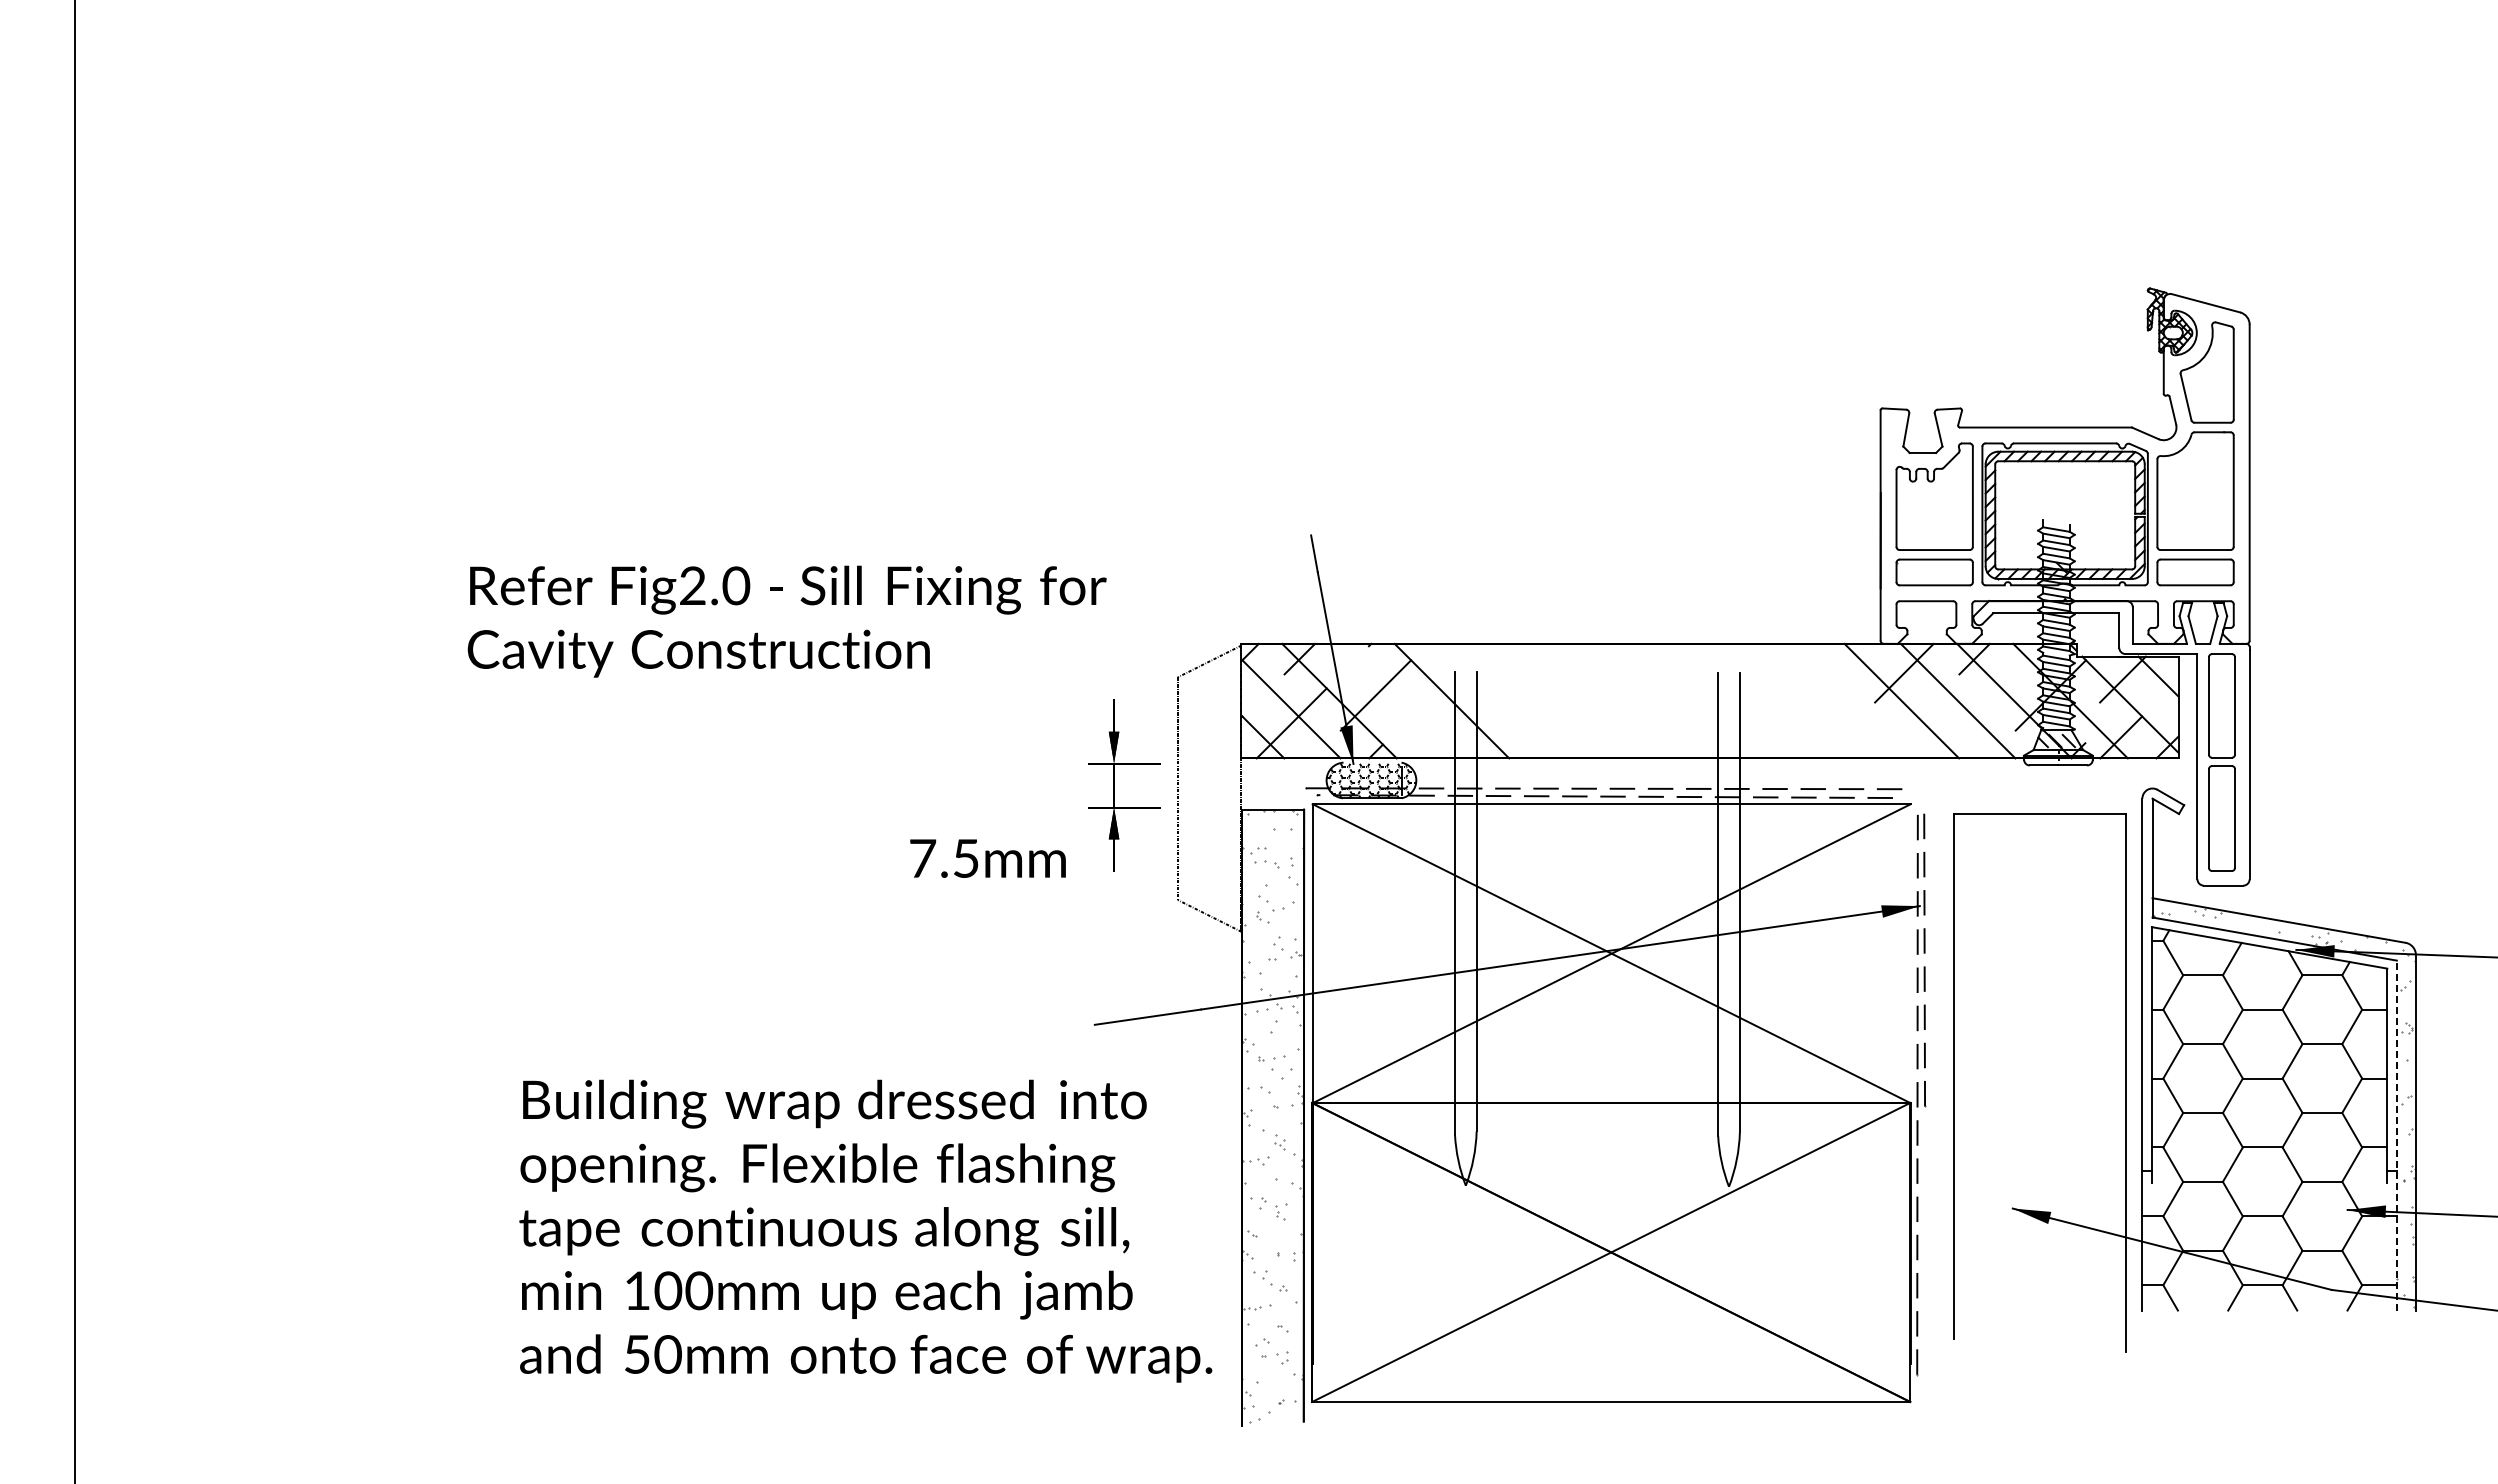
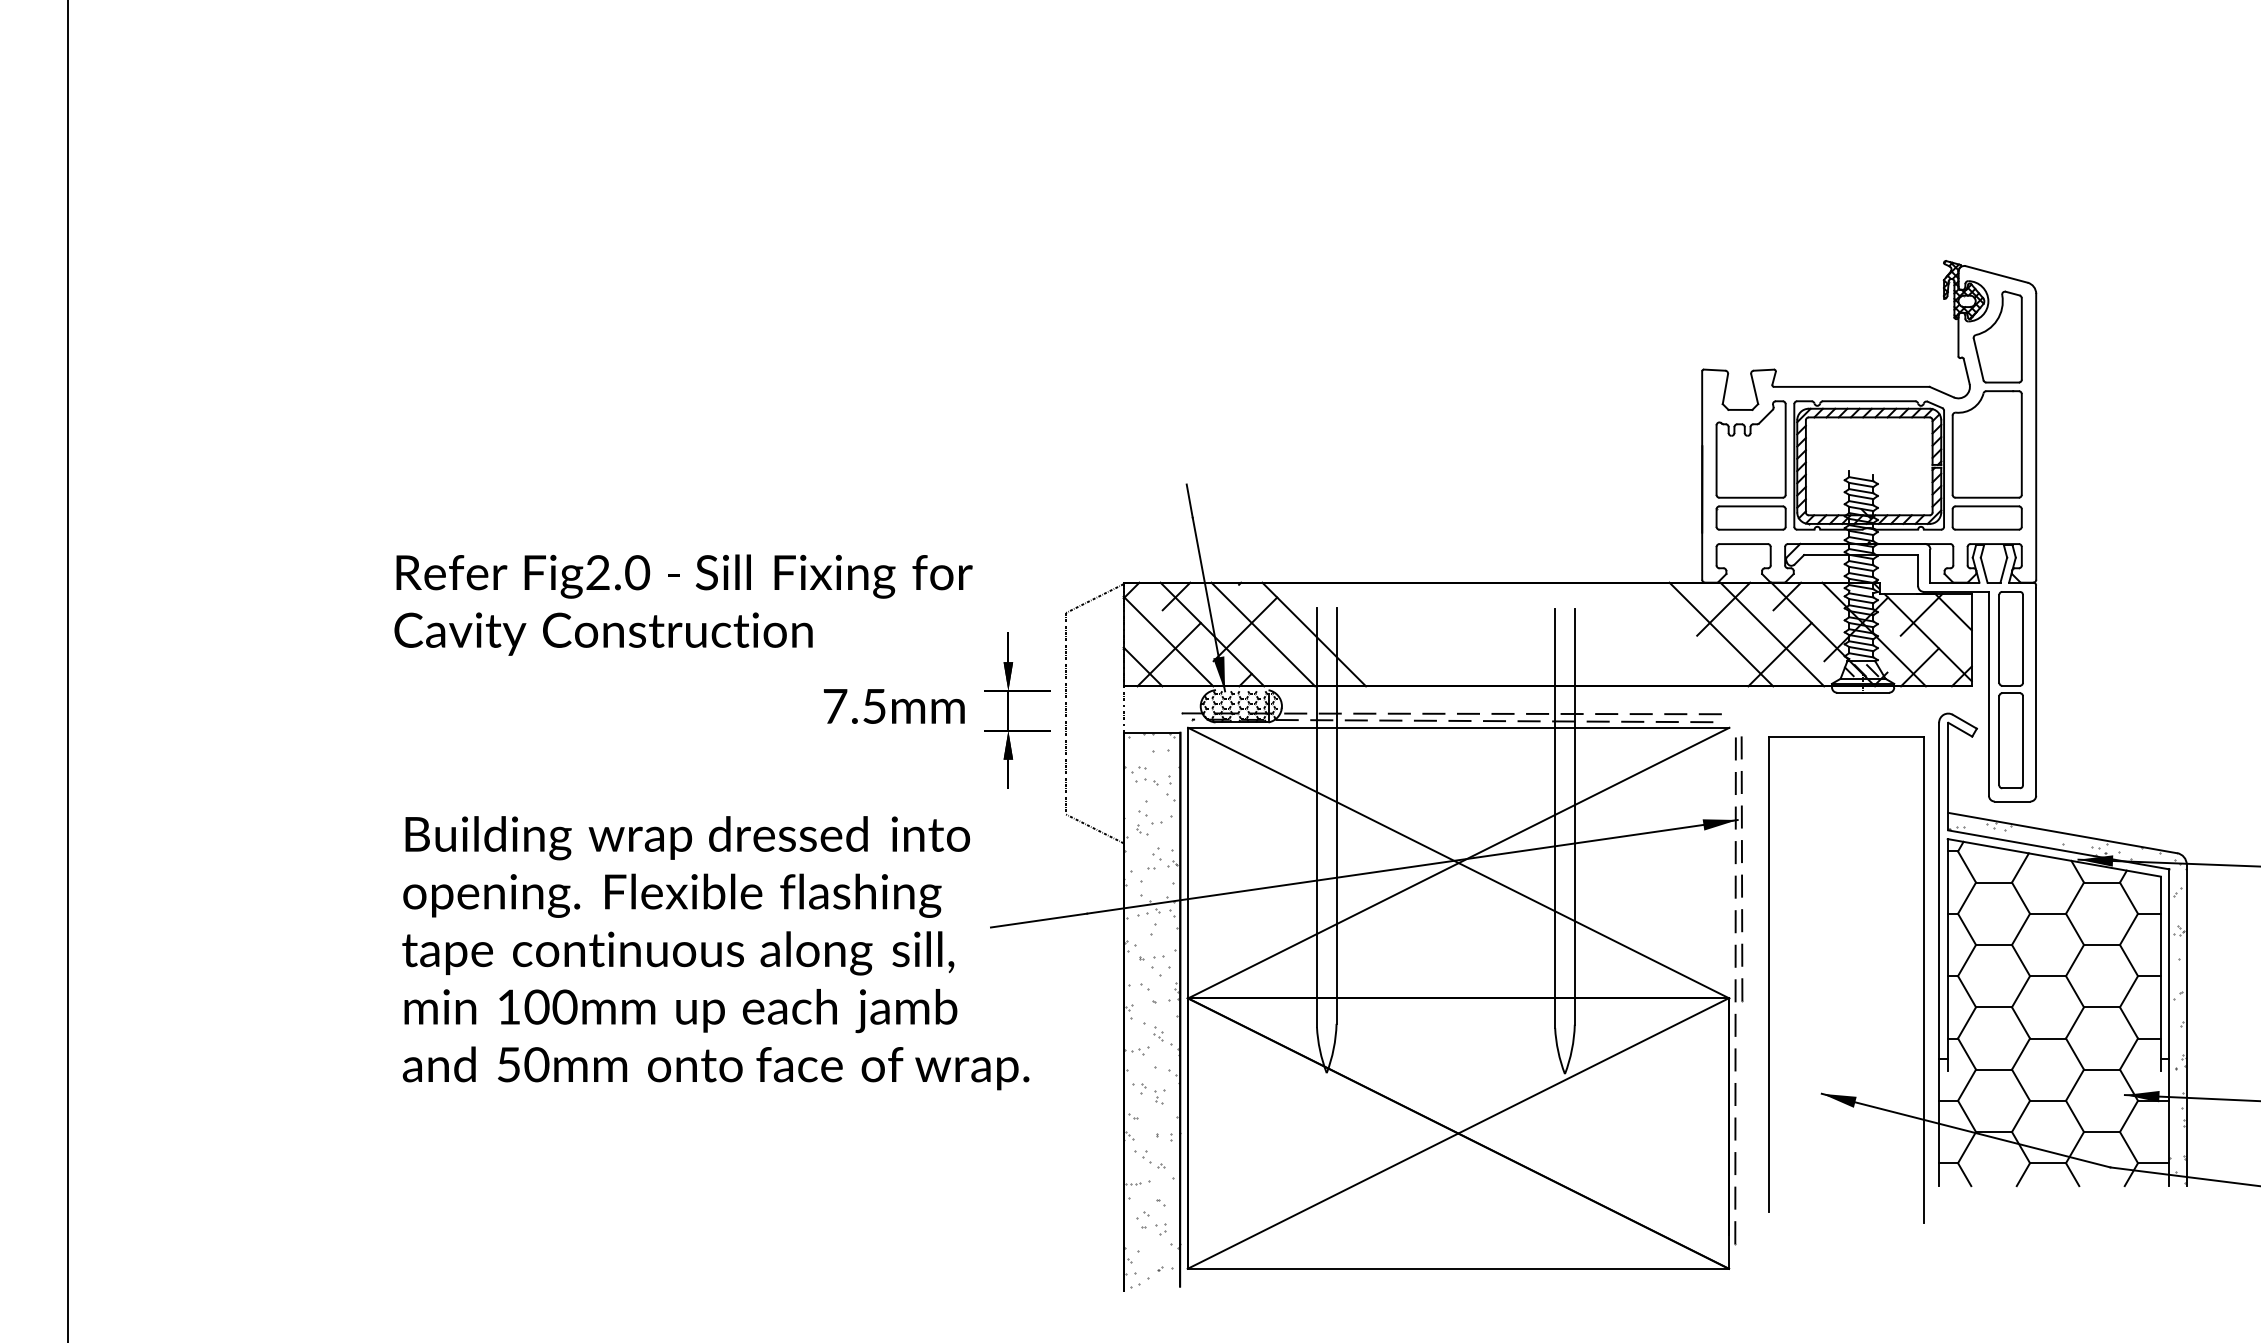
text: (786, 621) -> (682, 604), moved
line: (1395, 700) -> (1263, 633), added
line: (1966, 723) -> (1779, 654), added
text: (987, 858) -> (893, 706), moved
line: (2396, 1135) -> (2169, 1027), dashed -> solid
text: (865, 1230) -> (715, 952), moved

